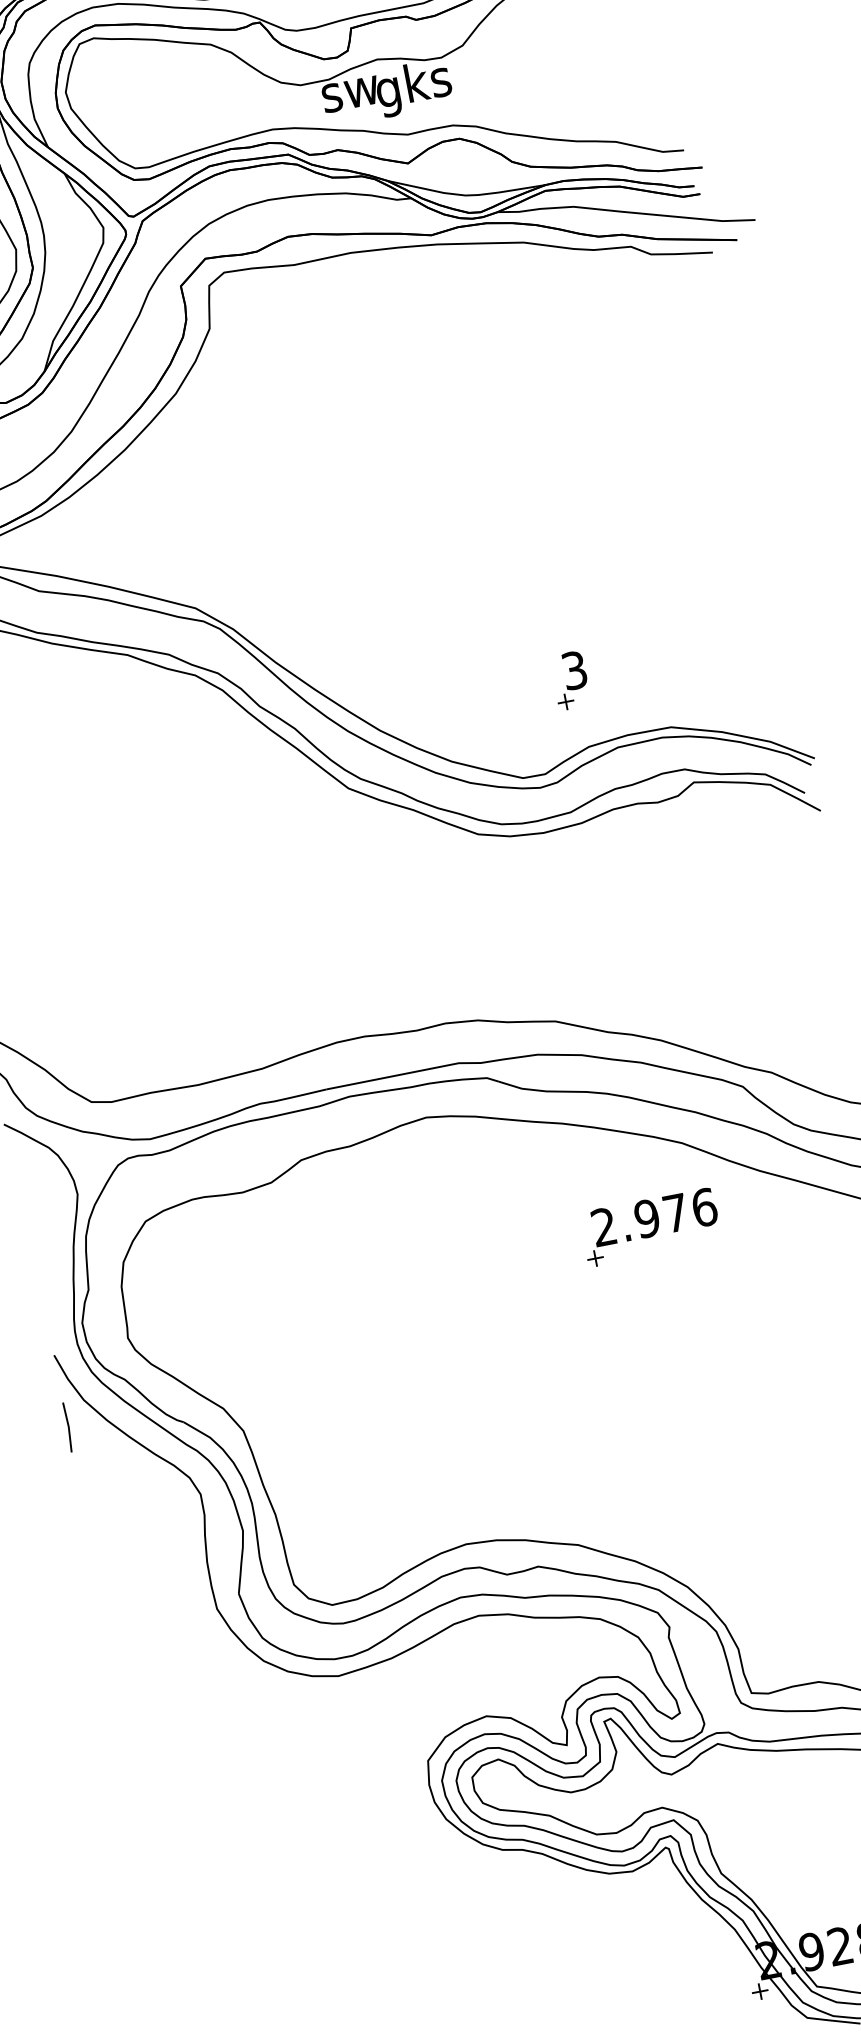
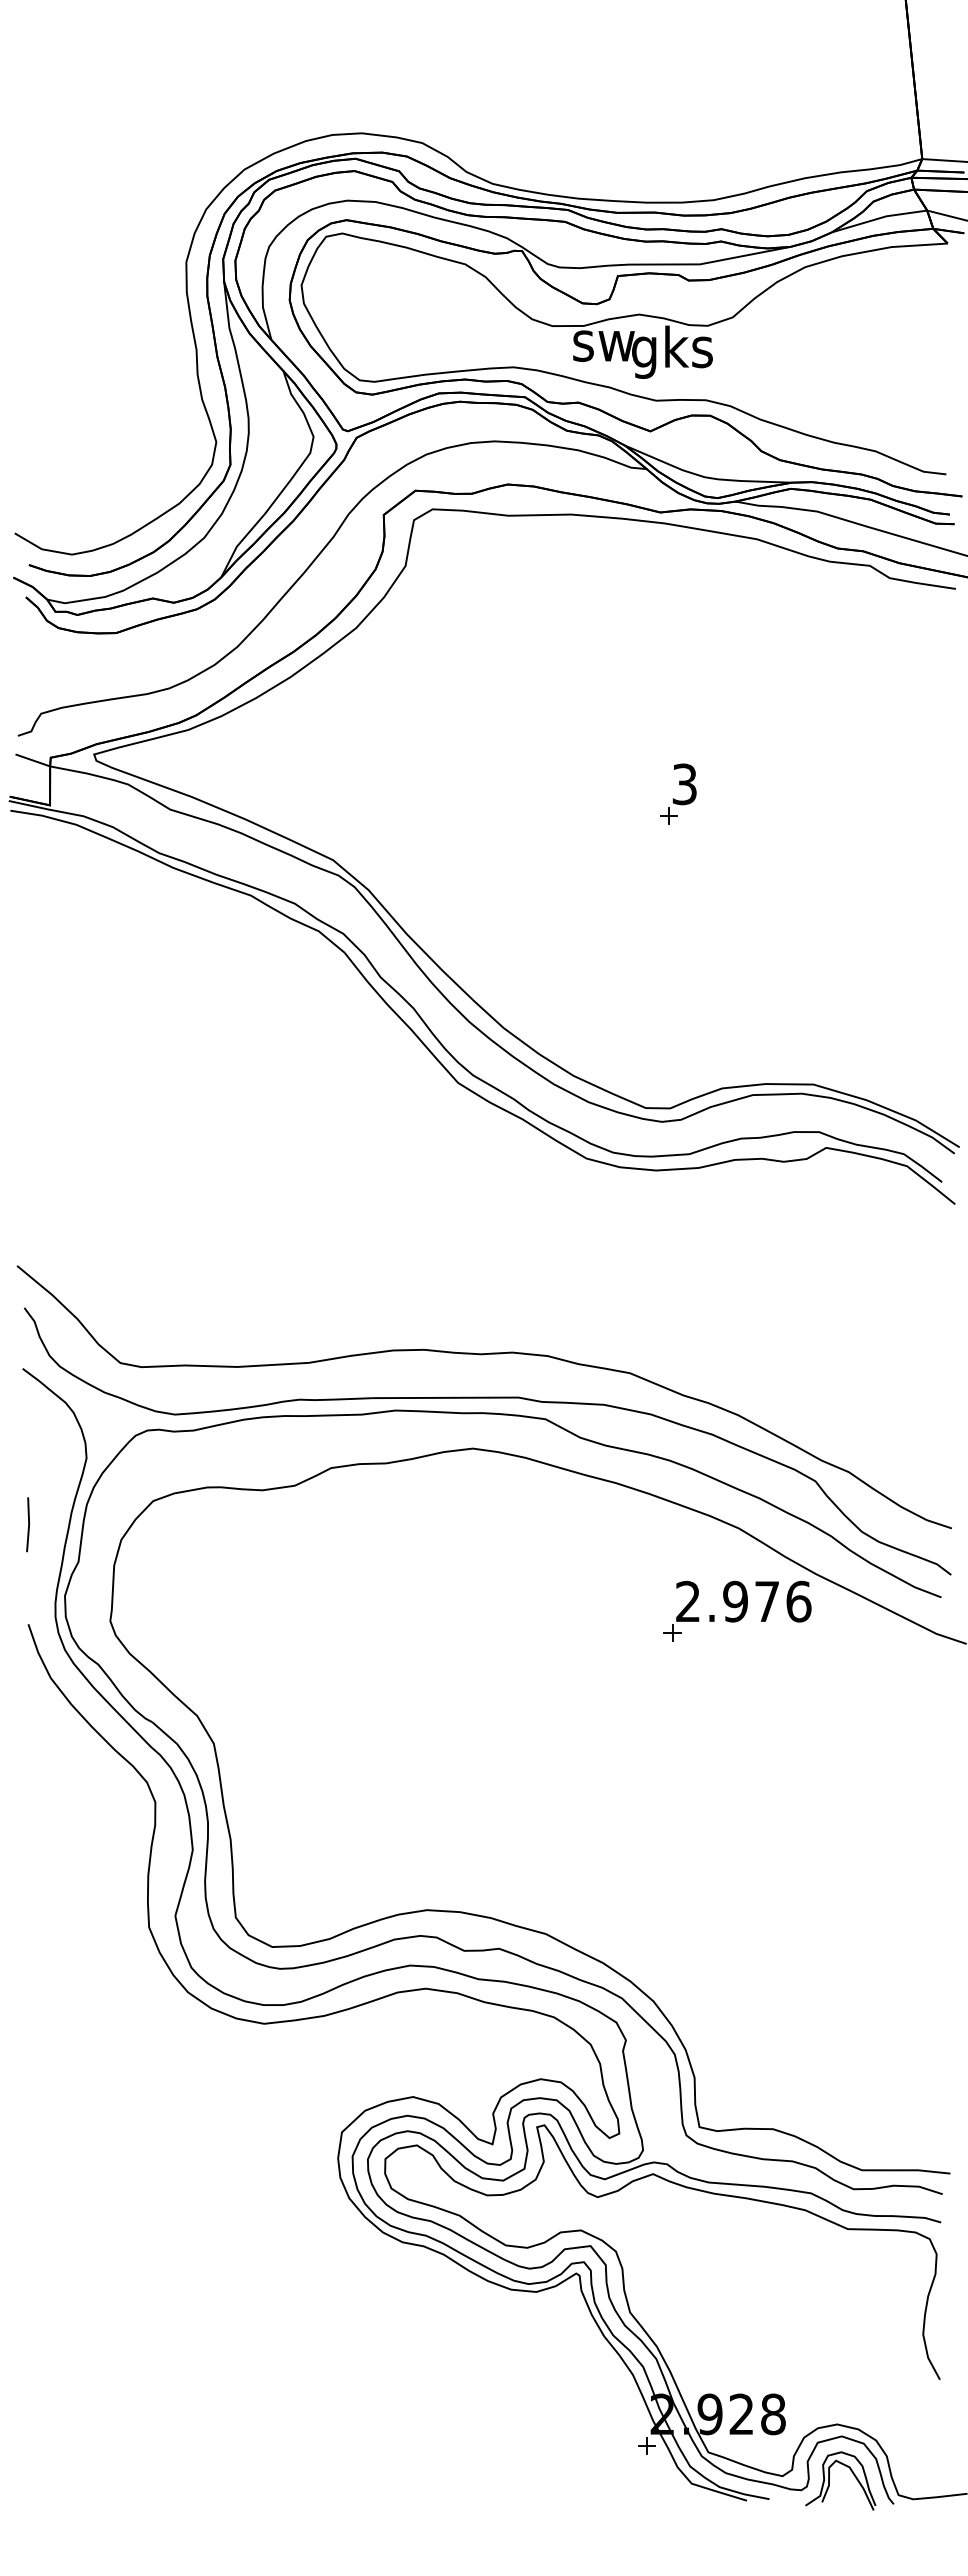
part: (569, 685) -> (676, 799), moved
part: (650, 1226) -> (737, 1610), moved
line: (68, 1427) -> (28, 1524), moved

